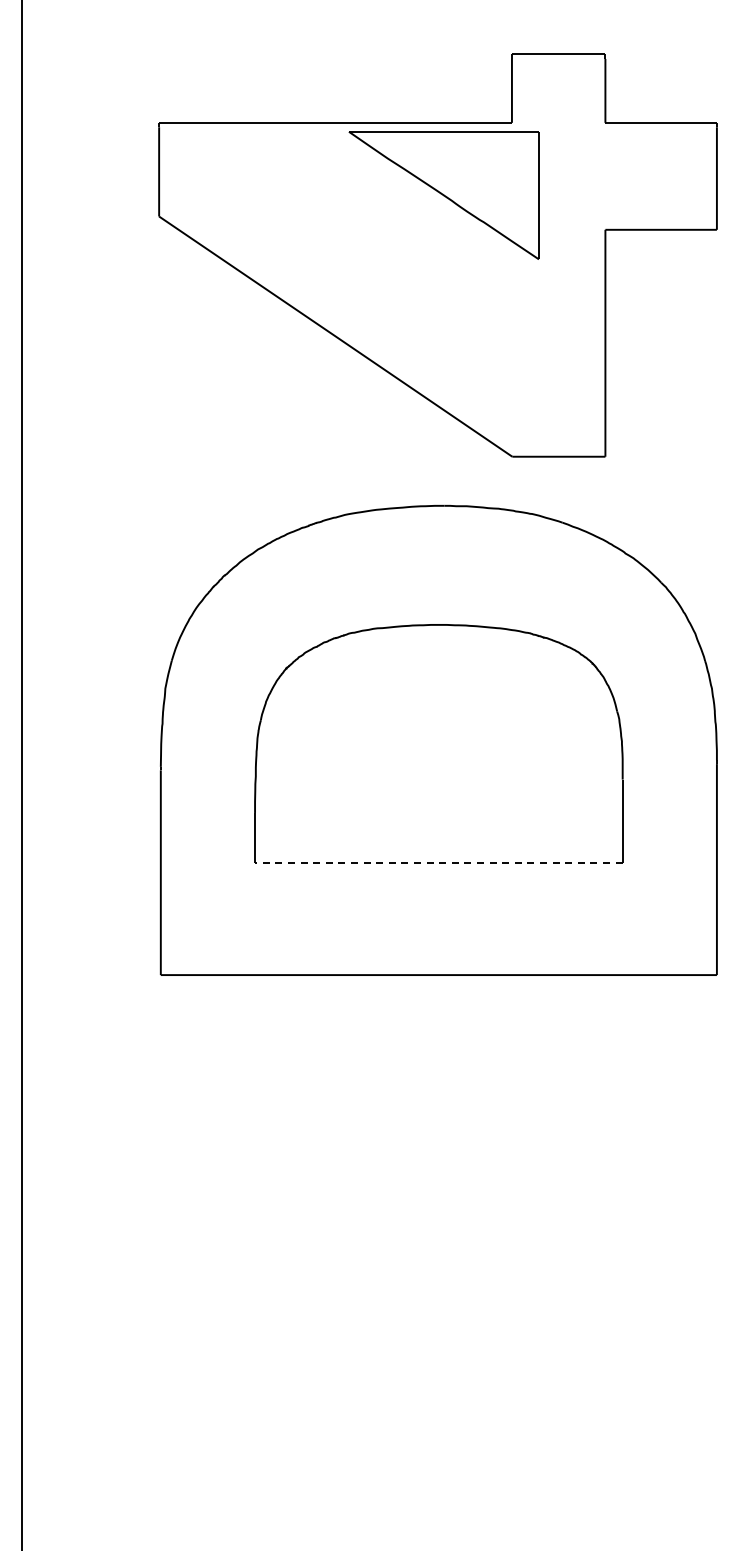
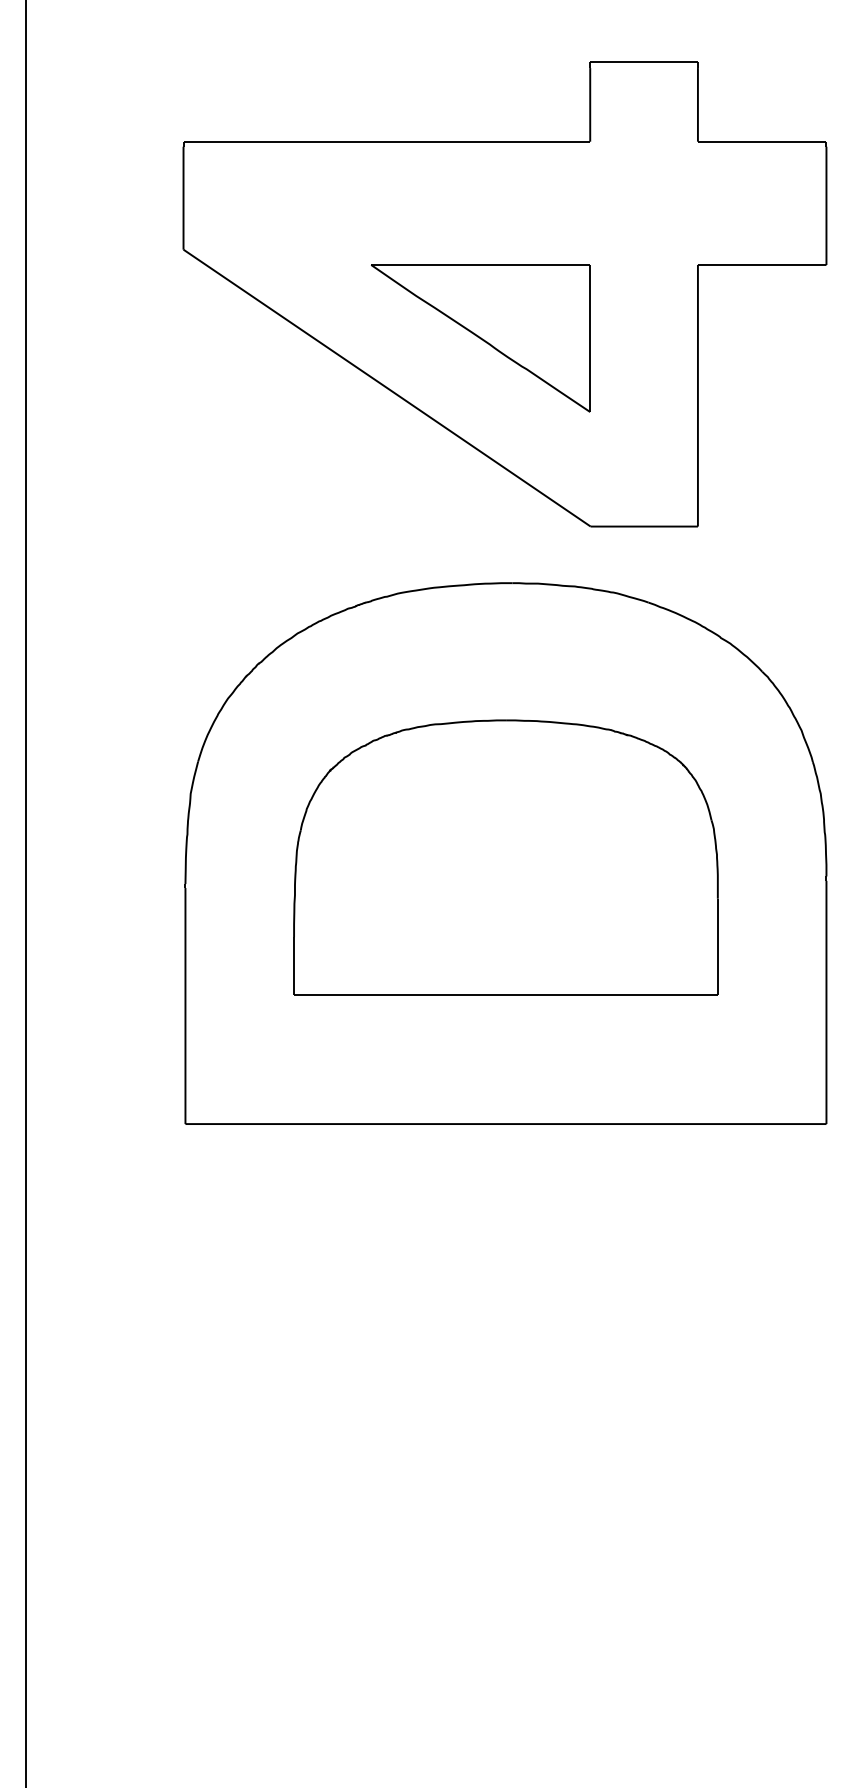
part: (443, 195) -> (480, 338), moved
line: (438, 863) -> (505, 995), dashed -> solid

